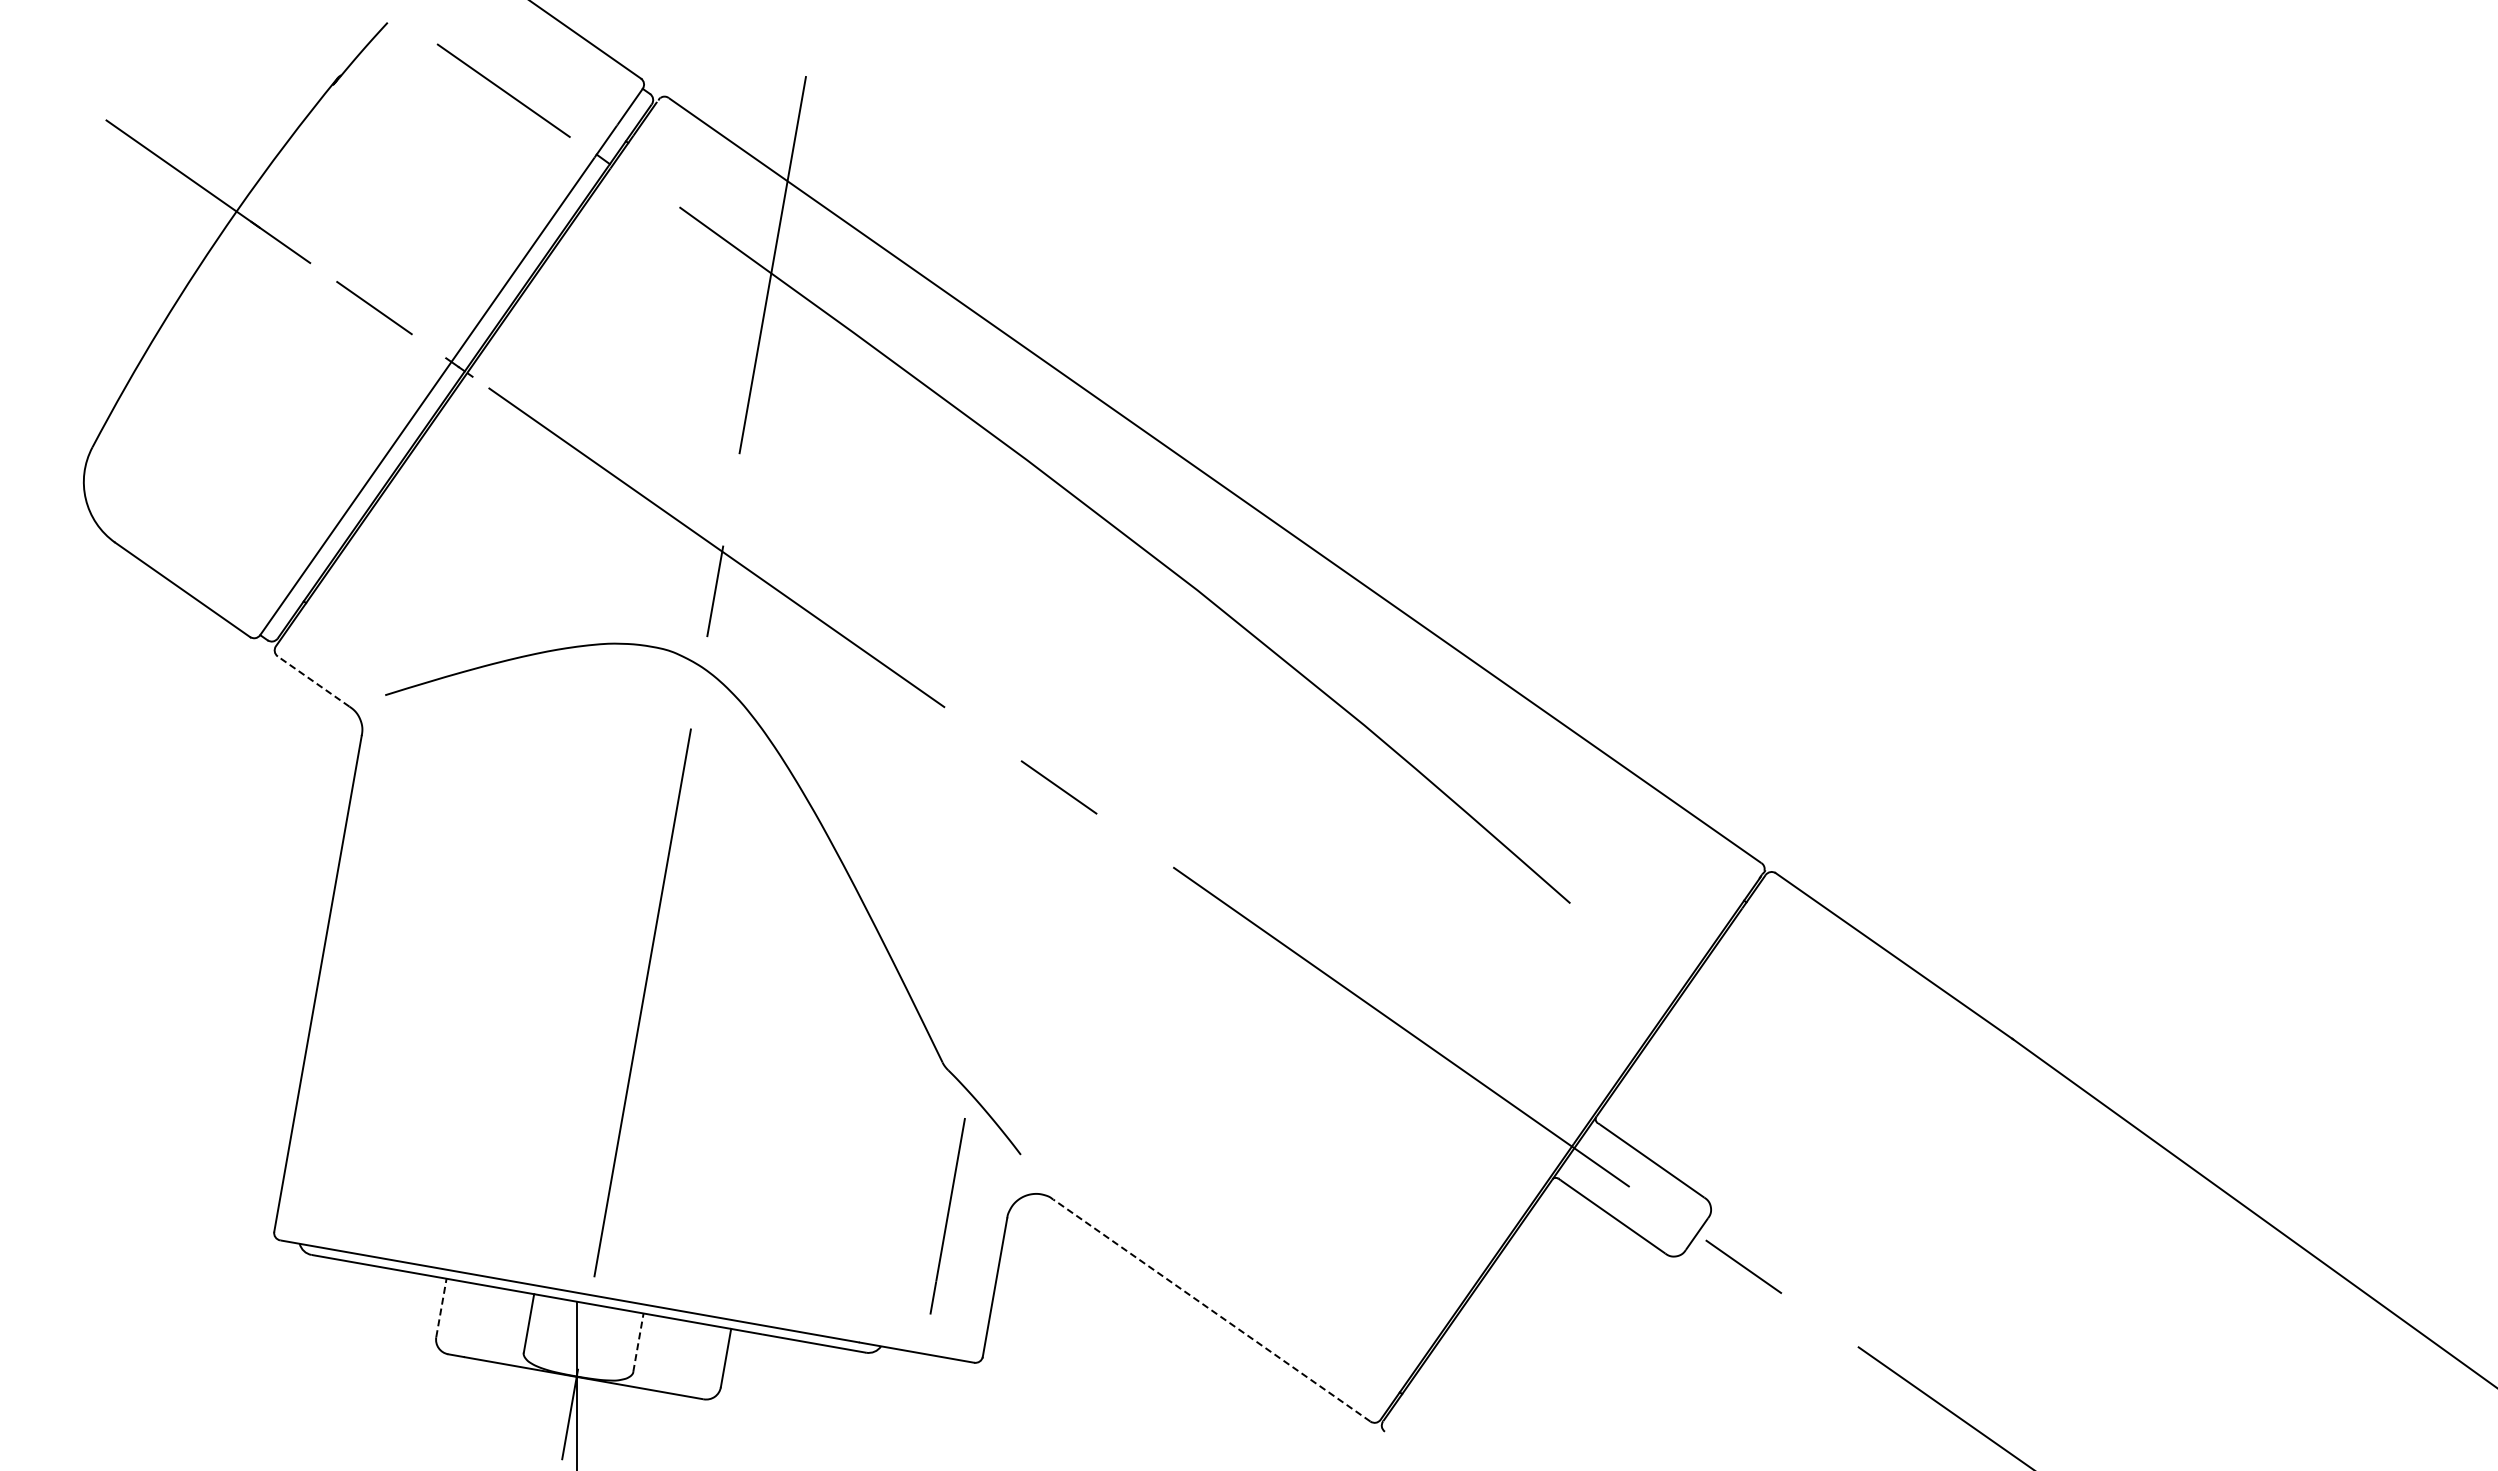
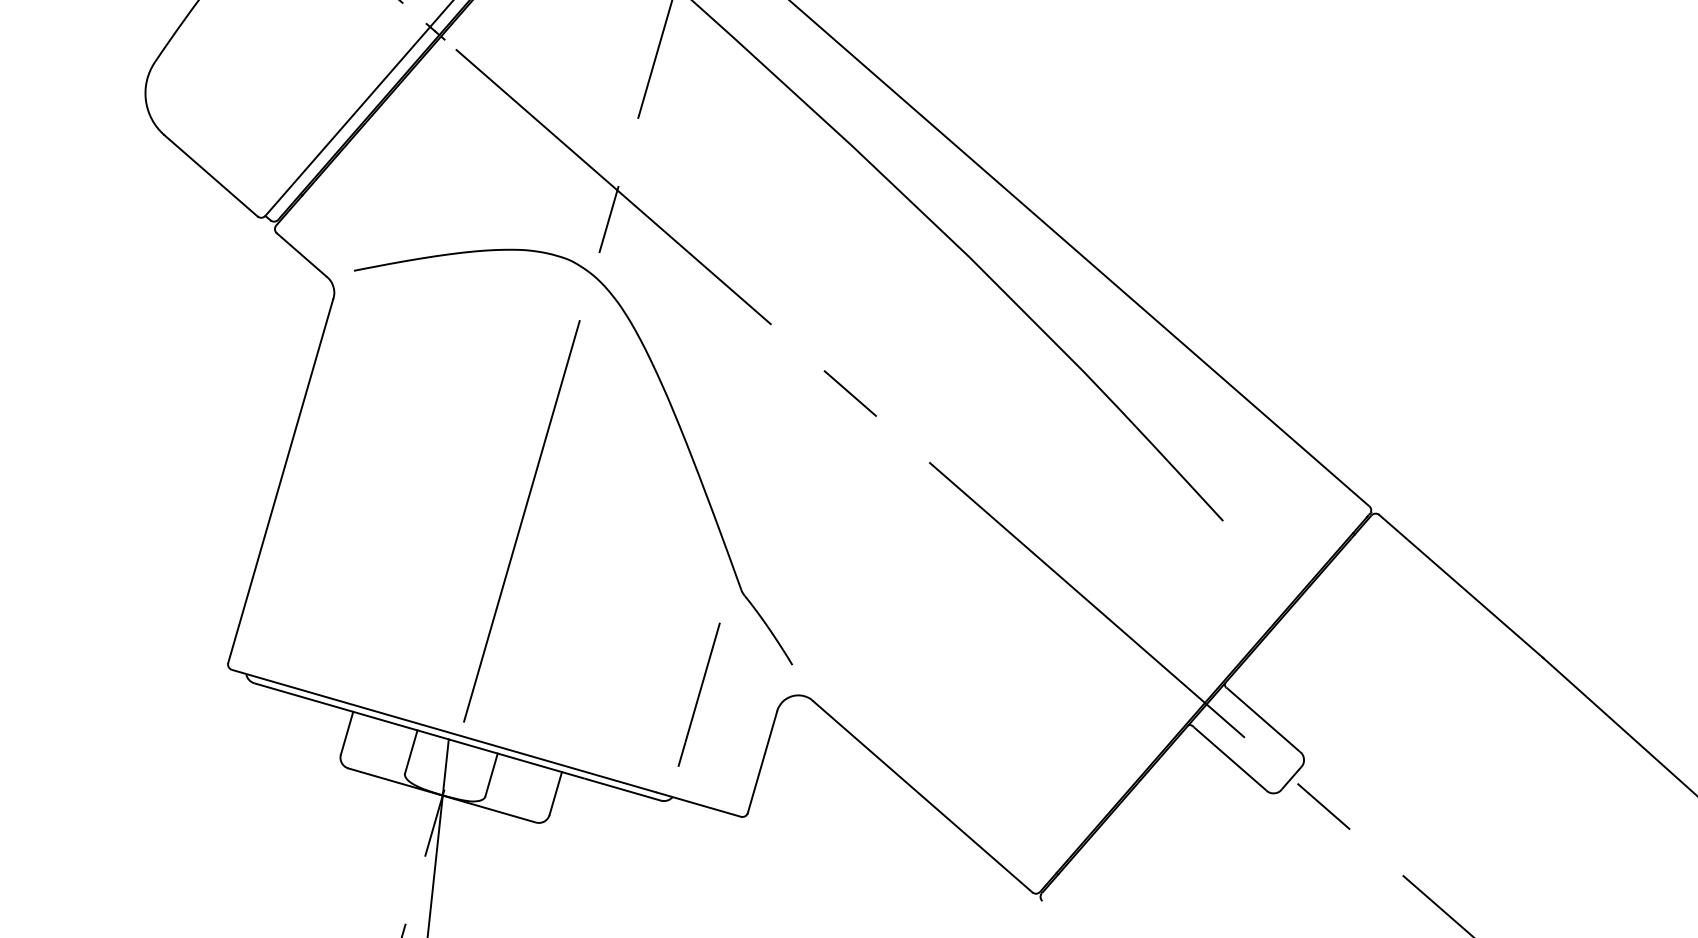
line: (313, 681) -> (301, 254), dashed -> solid
line: (947, 1216) -> (698, 694), moved
line: (441, 1307) -> (347, 732), dashed -> solid
line: (1211, 1310) -> (922, 796), dashed -> solid
line: (638, 1342) -> (491, 774), dashed -> solid

